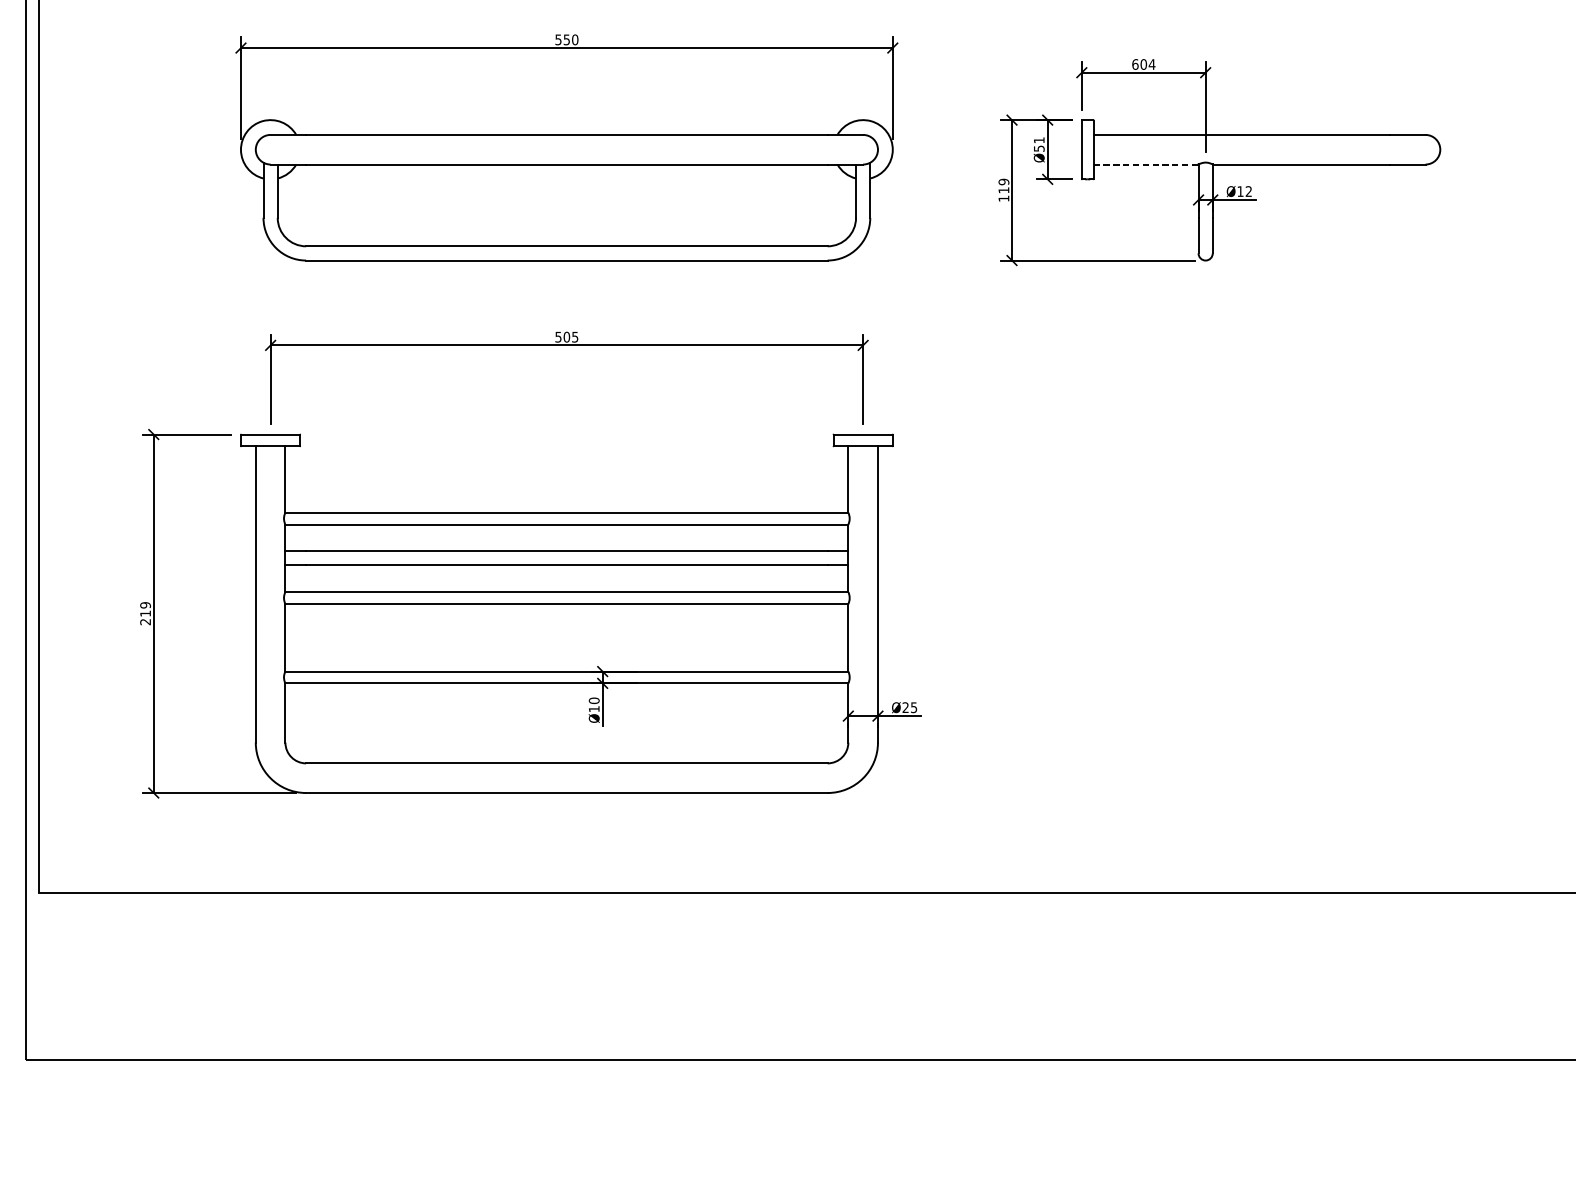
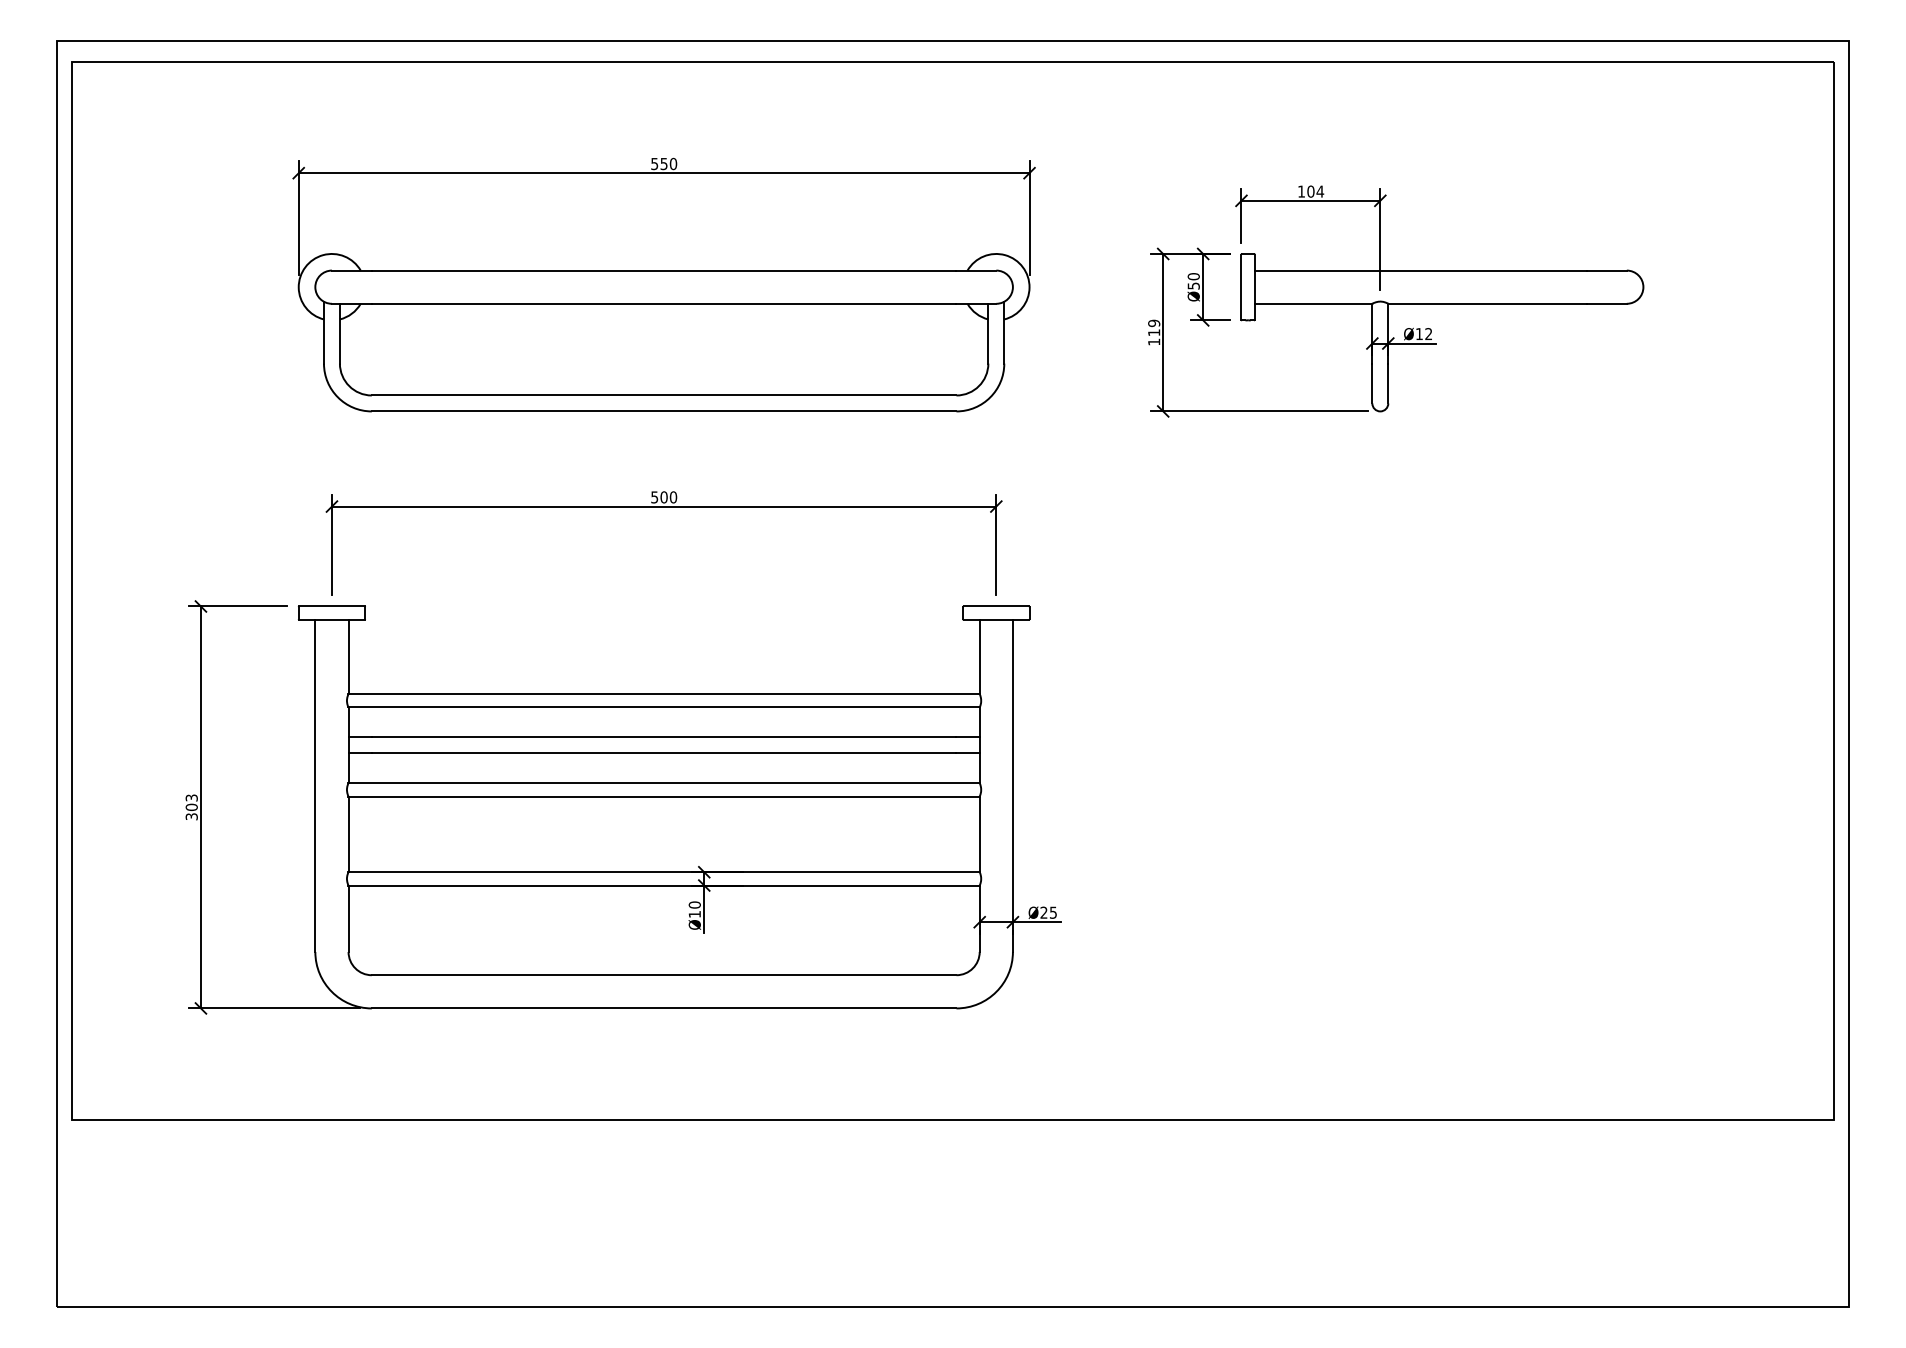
text: (1135, 64) -> (1301, 191), 604 -> 104
text: (1039, 140) -> (1193, 276), Ø51 -> Ø50
line: (1146, 164) -> (1313, 303), dashed -> solid
text: (575, 337) -> (673, 497), 505 -> 500
text: (145, 613) -> (191, 807), 219 -> 303

